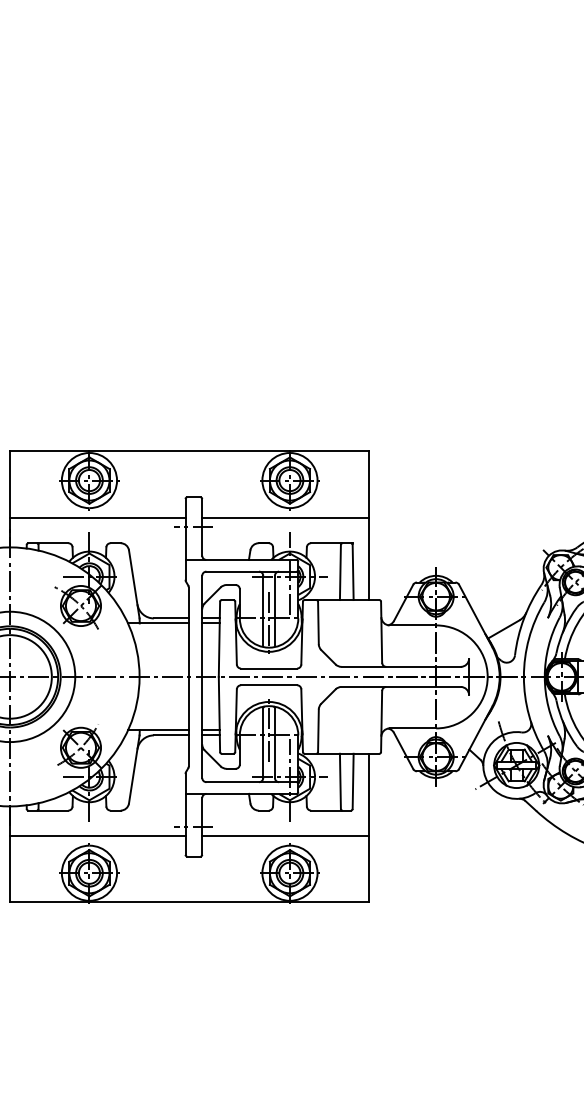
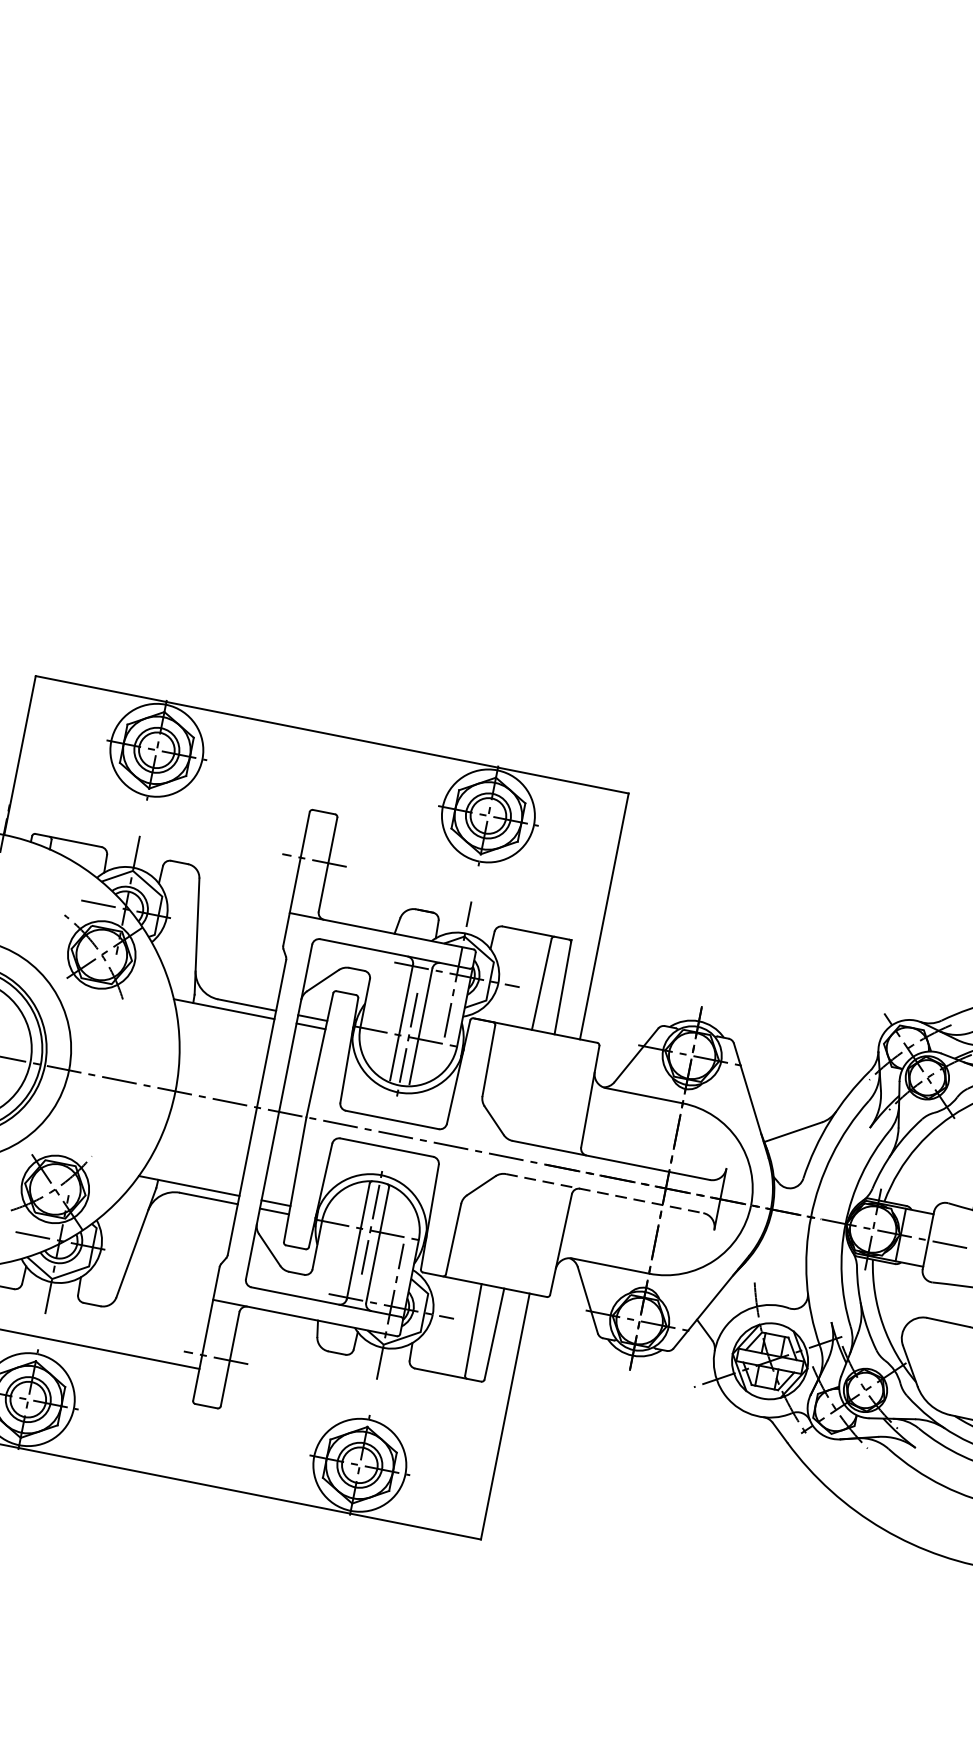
line: (97, 518) -> (157, 815), removed
line: (285, 518) -> (468, 877), removed
line: (401, 686) -> (605, 1192), solid -> dashed
line: (285, 835) -> (364, 1401), removed

